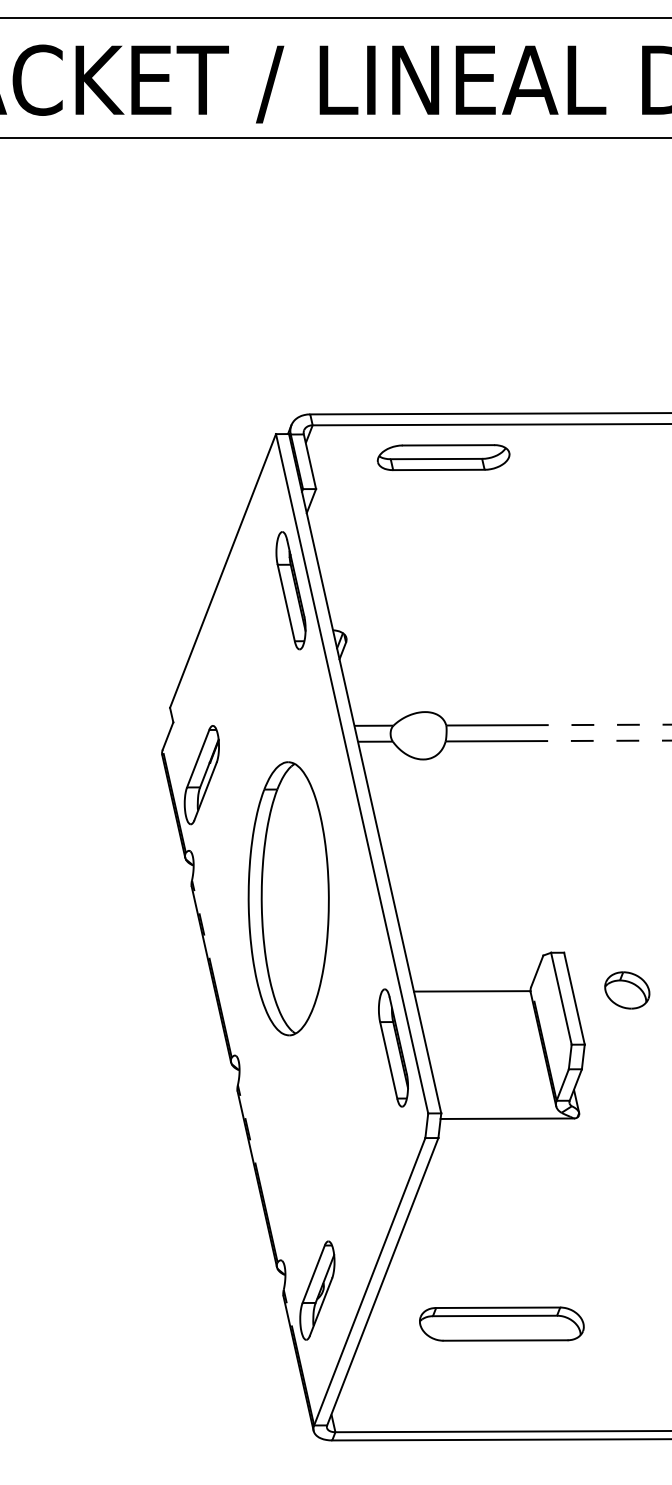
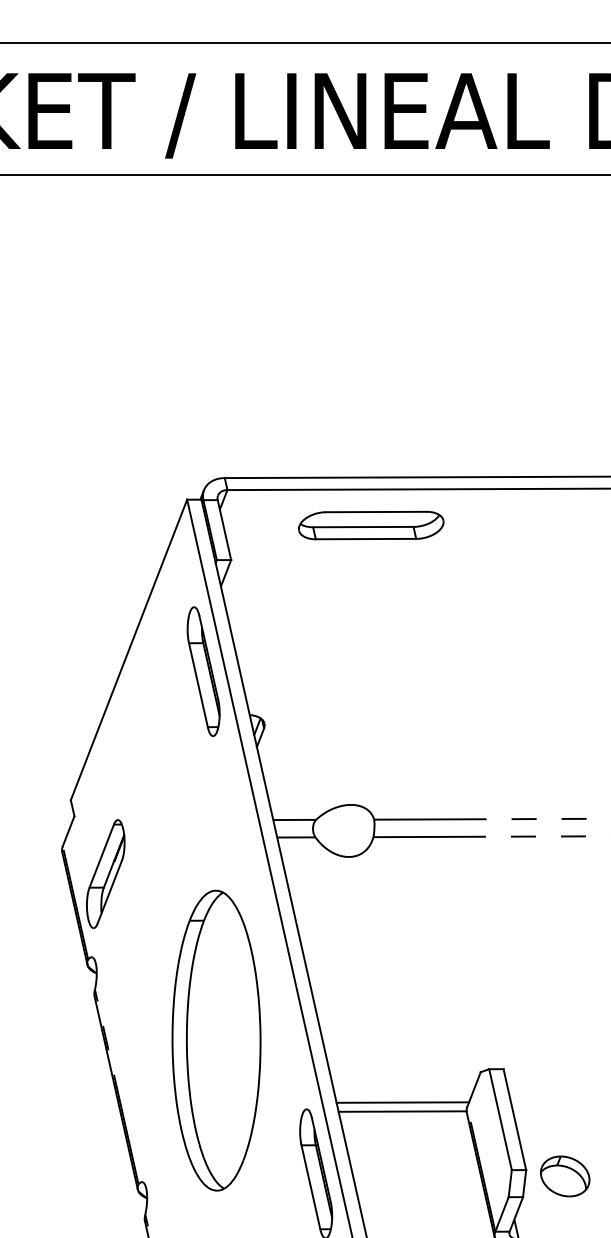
part: (288, 898) -> (216, 1040), moved
line: (472, 982) -> (402, 1101), added
part: (627, 990) -> (565, 1176), moved

